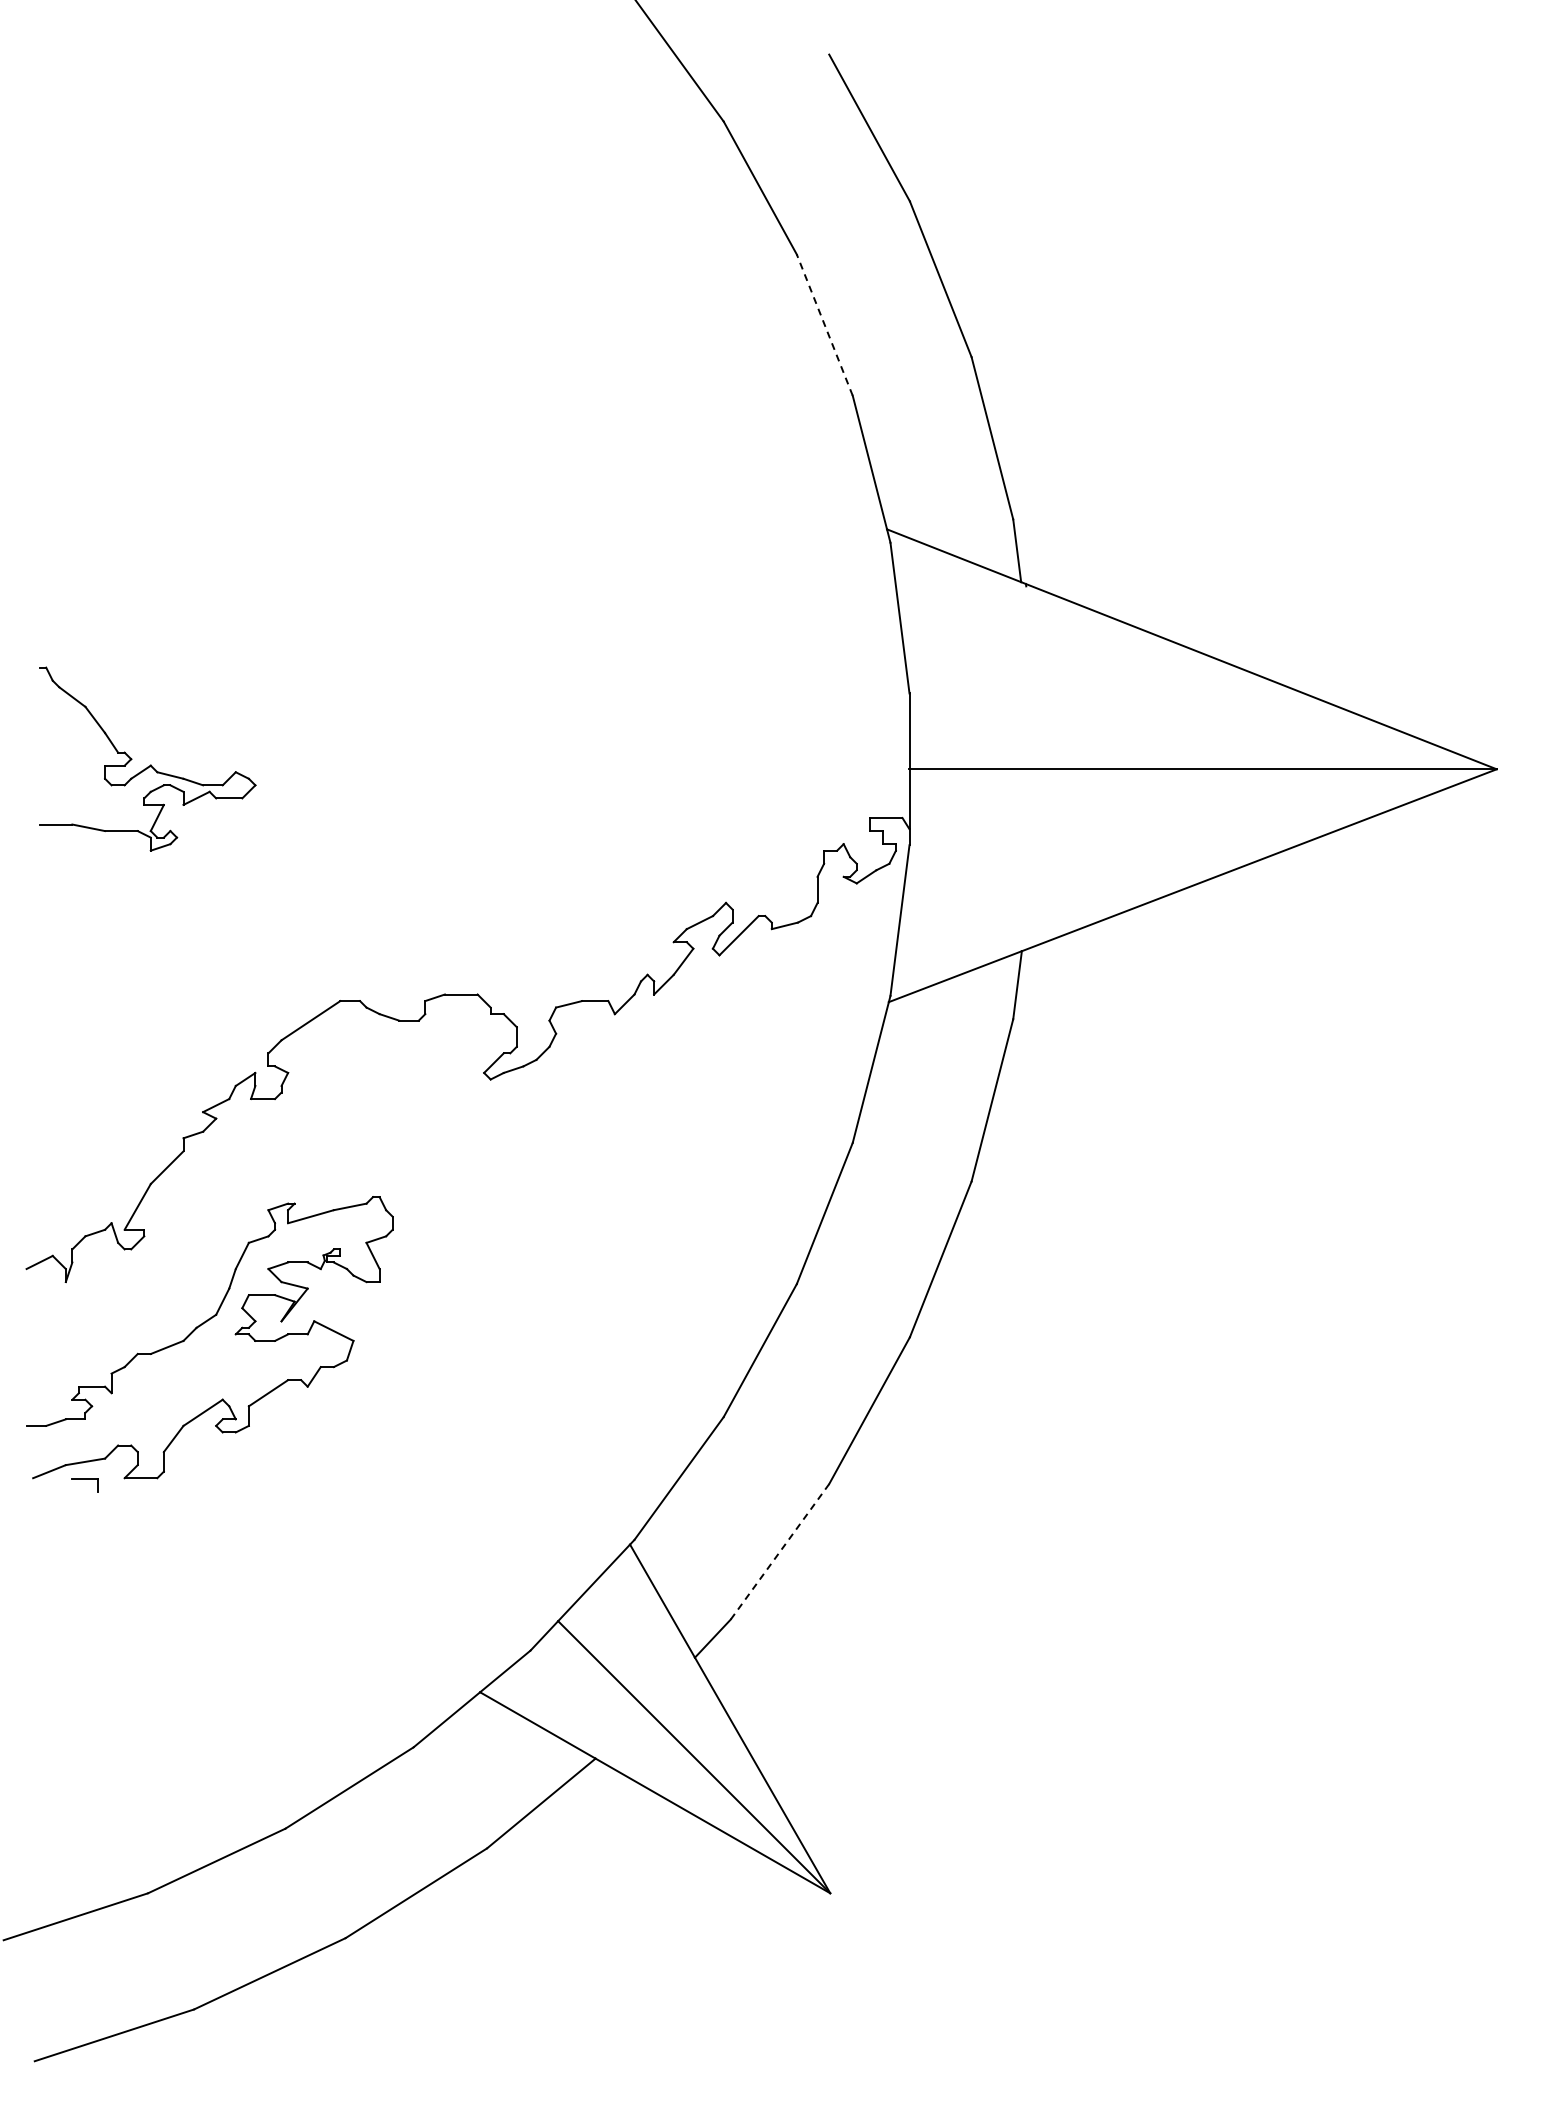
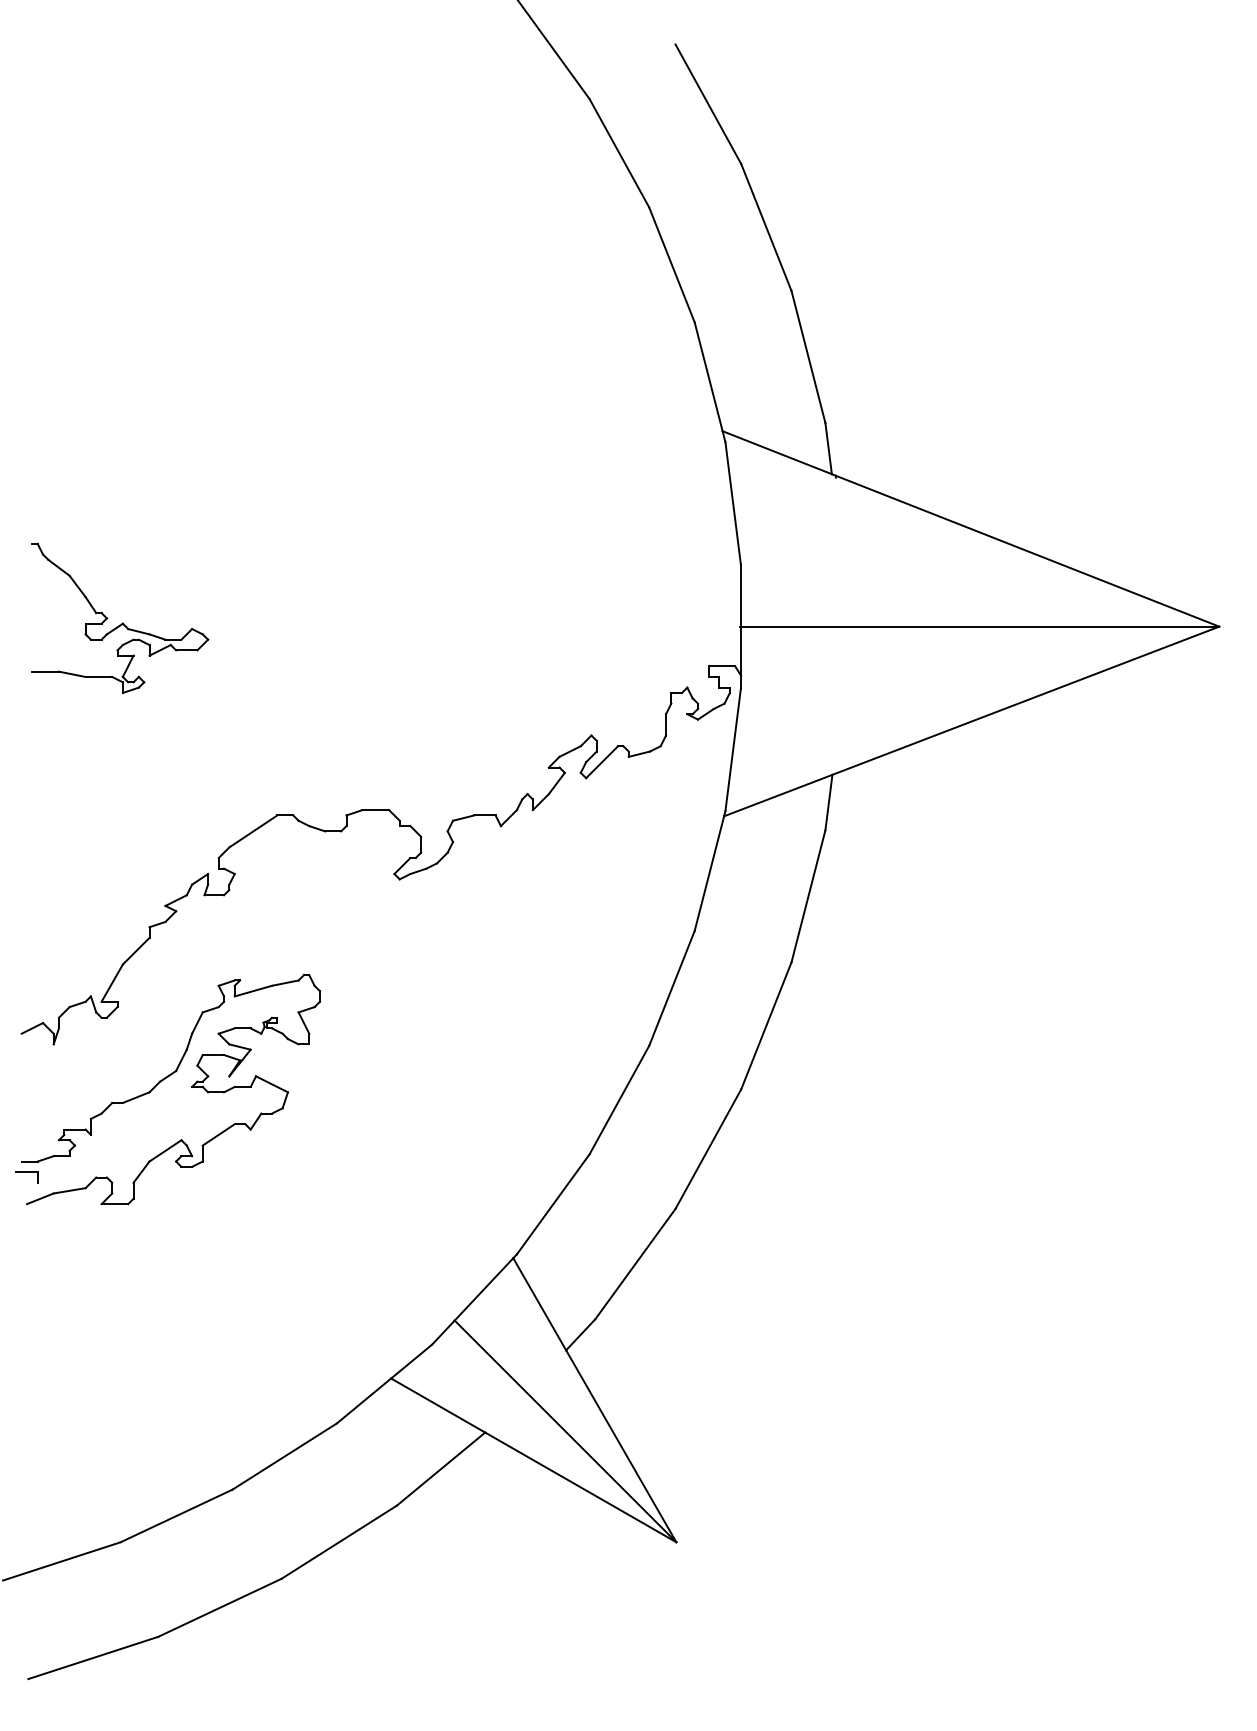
line: (824, 325) -> (671, 265), dashed -> solid
part: (84, 1485) -> (26, 1177), moved
line: (779, 1551) -> (635, 1263), dashed -> solid

